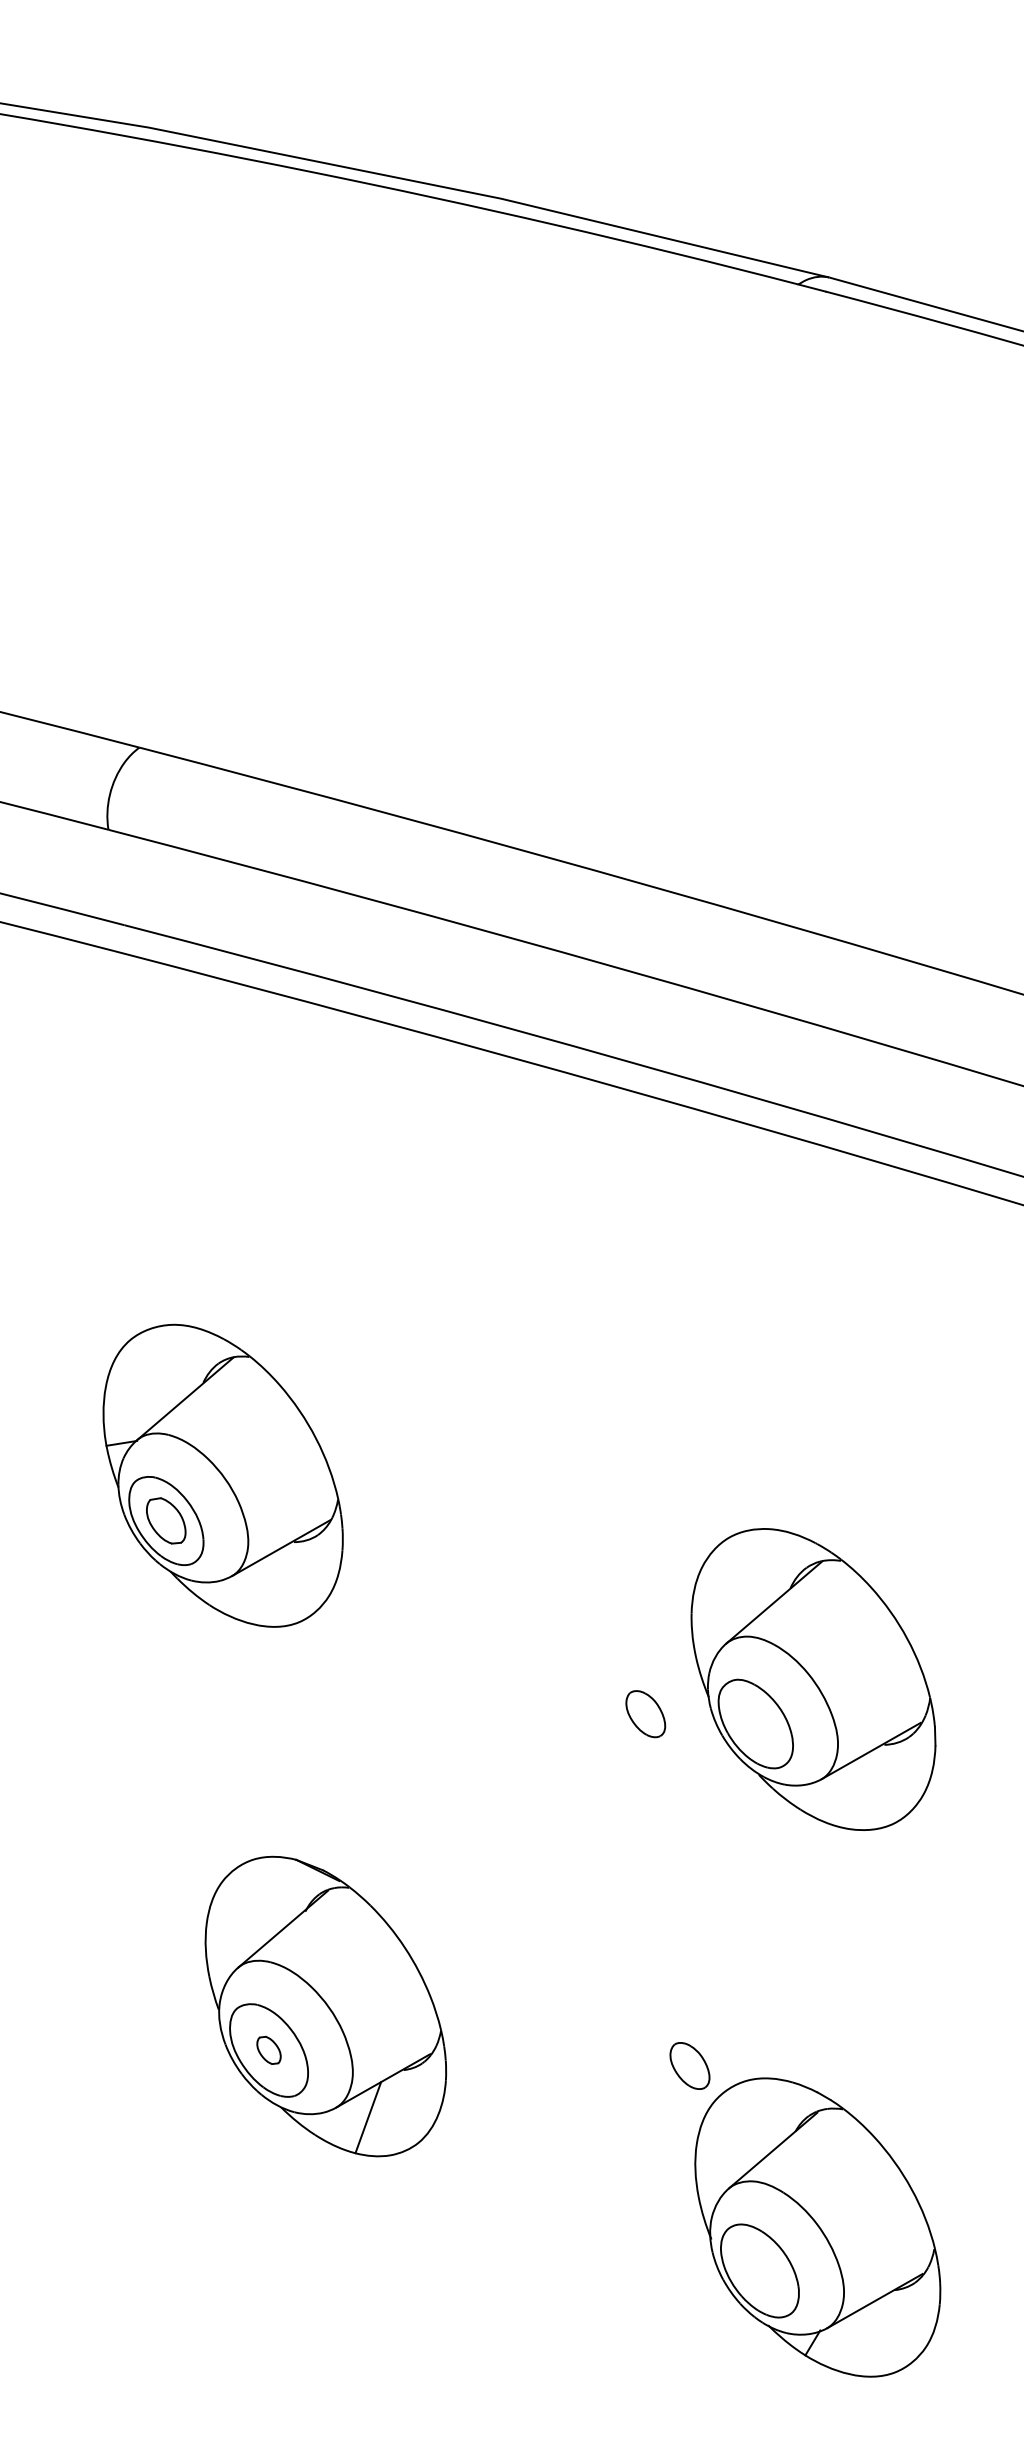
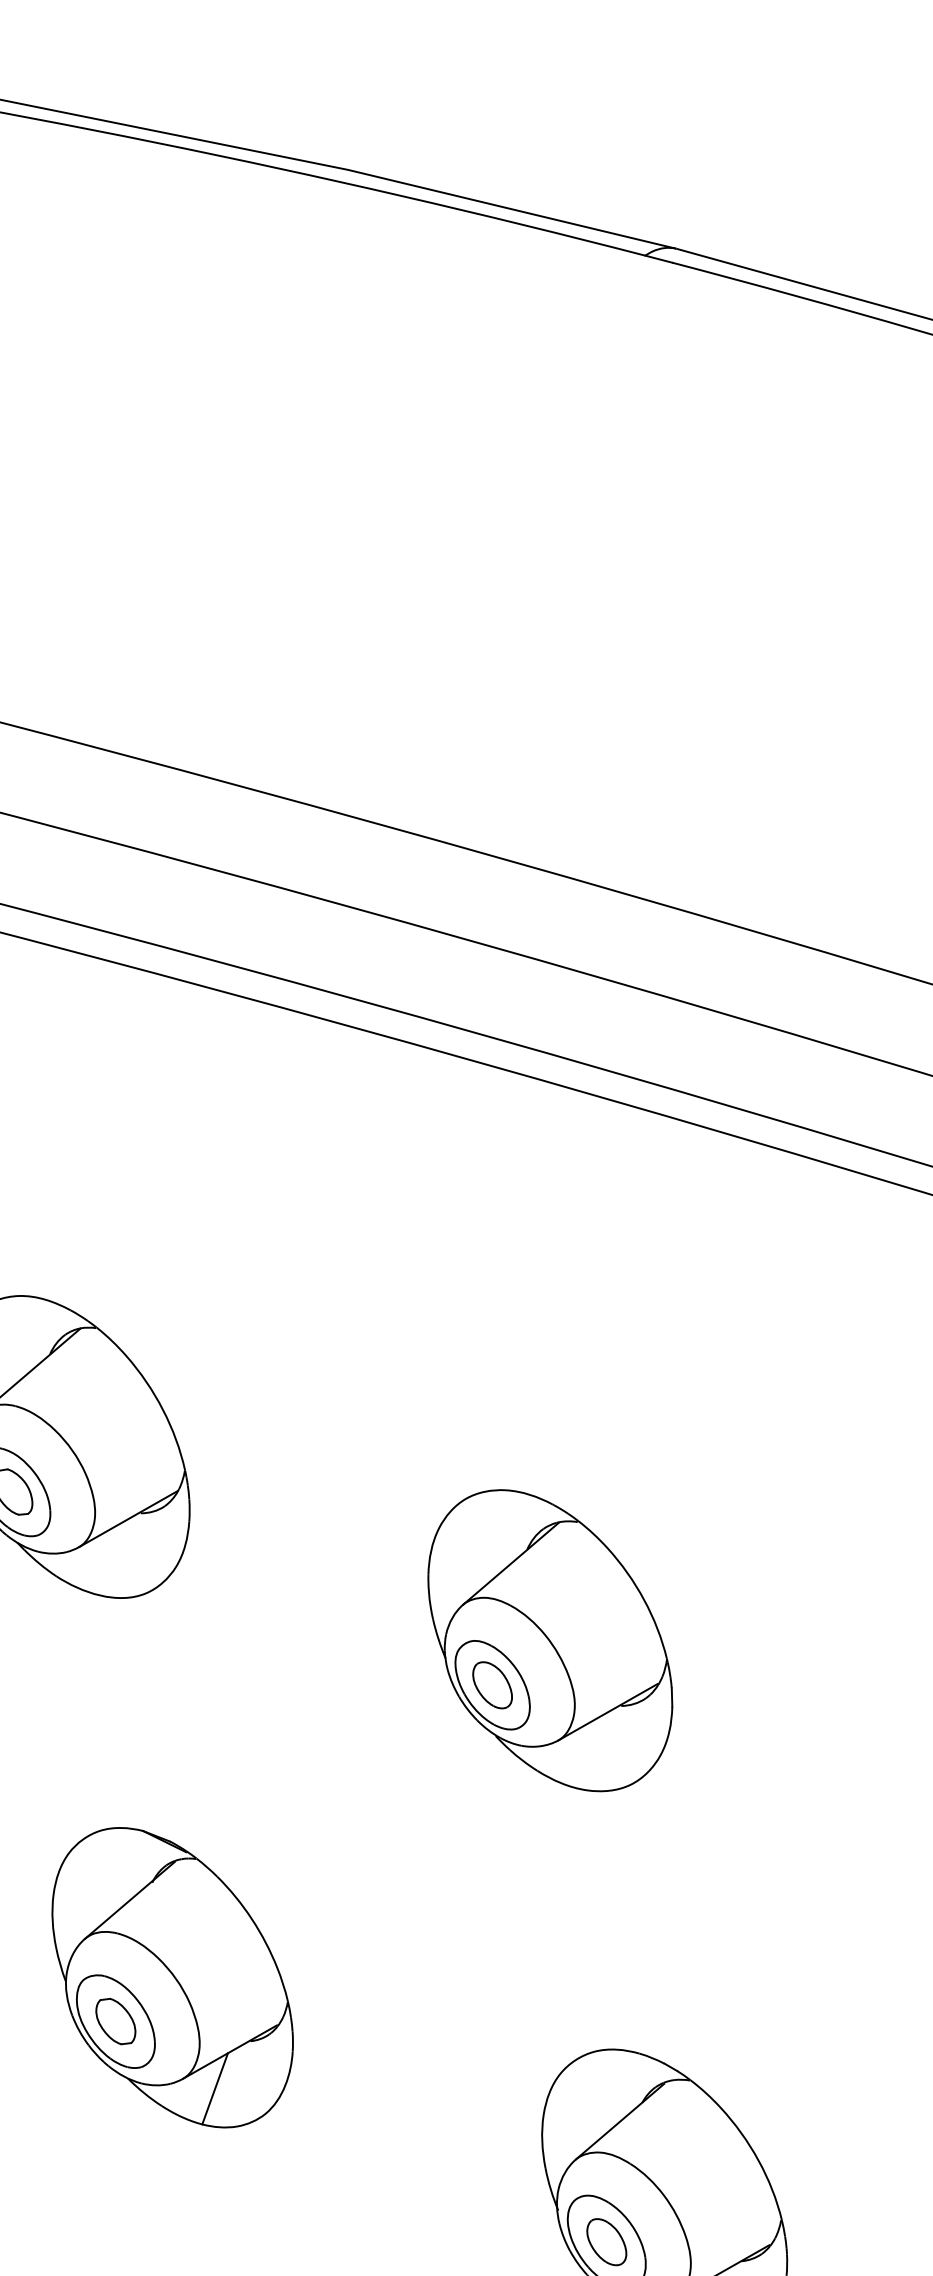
part: (813, 1679) -> (550, 1640), moved
part: (268, 2050) -> (115, 2021), size x1.67
part: (689, 2065) -> (606, 2241), moved

